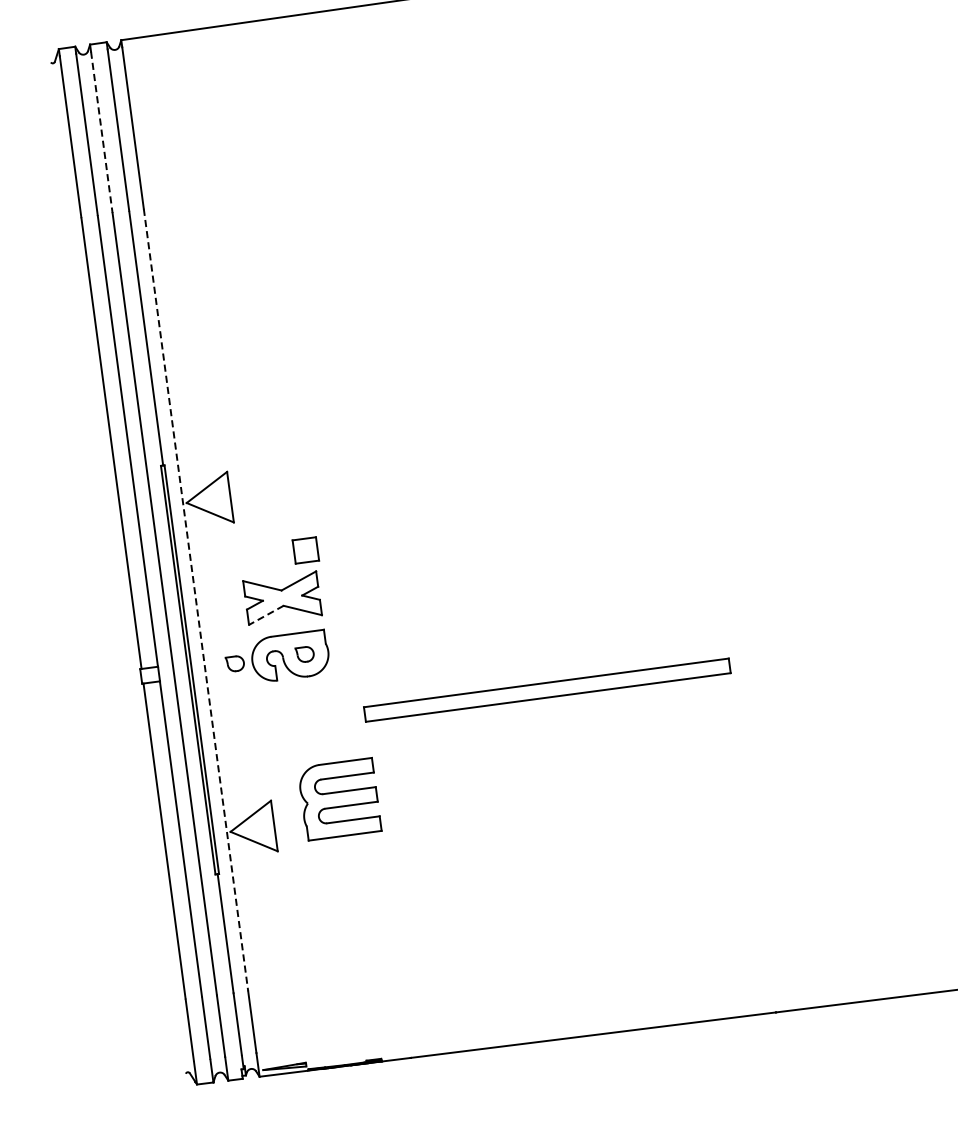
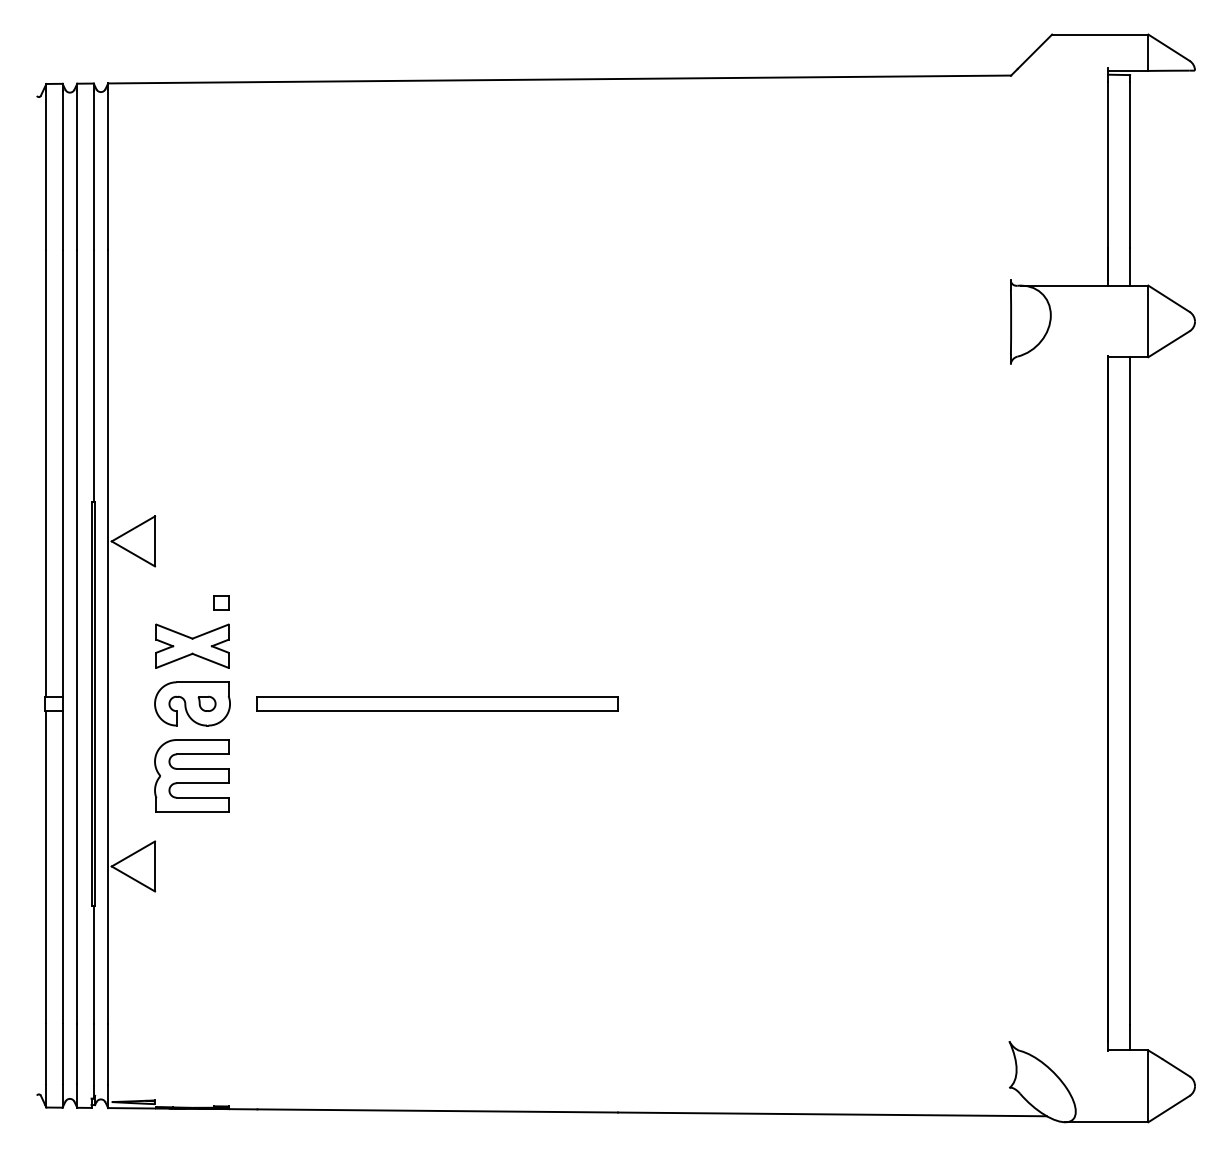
line: (102, 132) -> (77, 170), dashed -> solid
part: (305, 549) -> (221, 602), size x0.62
line: (196, 599) -> (108, 636), dashed -> solid
line: (266, 616) -> (174, 661), dashed -> solid
part: (234, 663) -> (137, 703), removed
part: (547, 689) -> (437, 703), moved
part: (339, 798) -> (191, 775), moved

